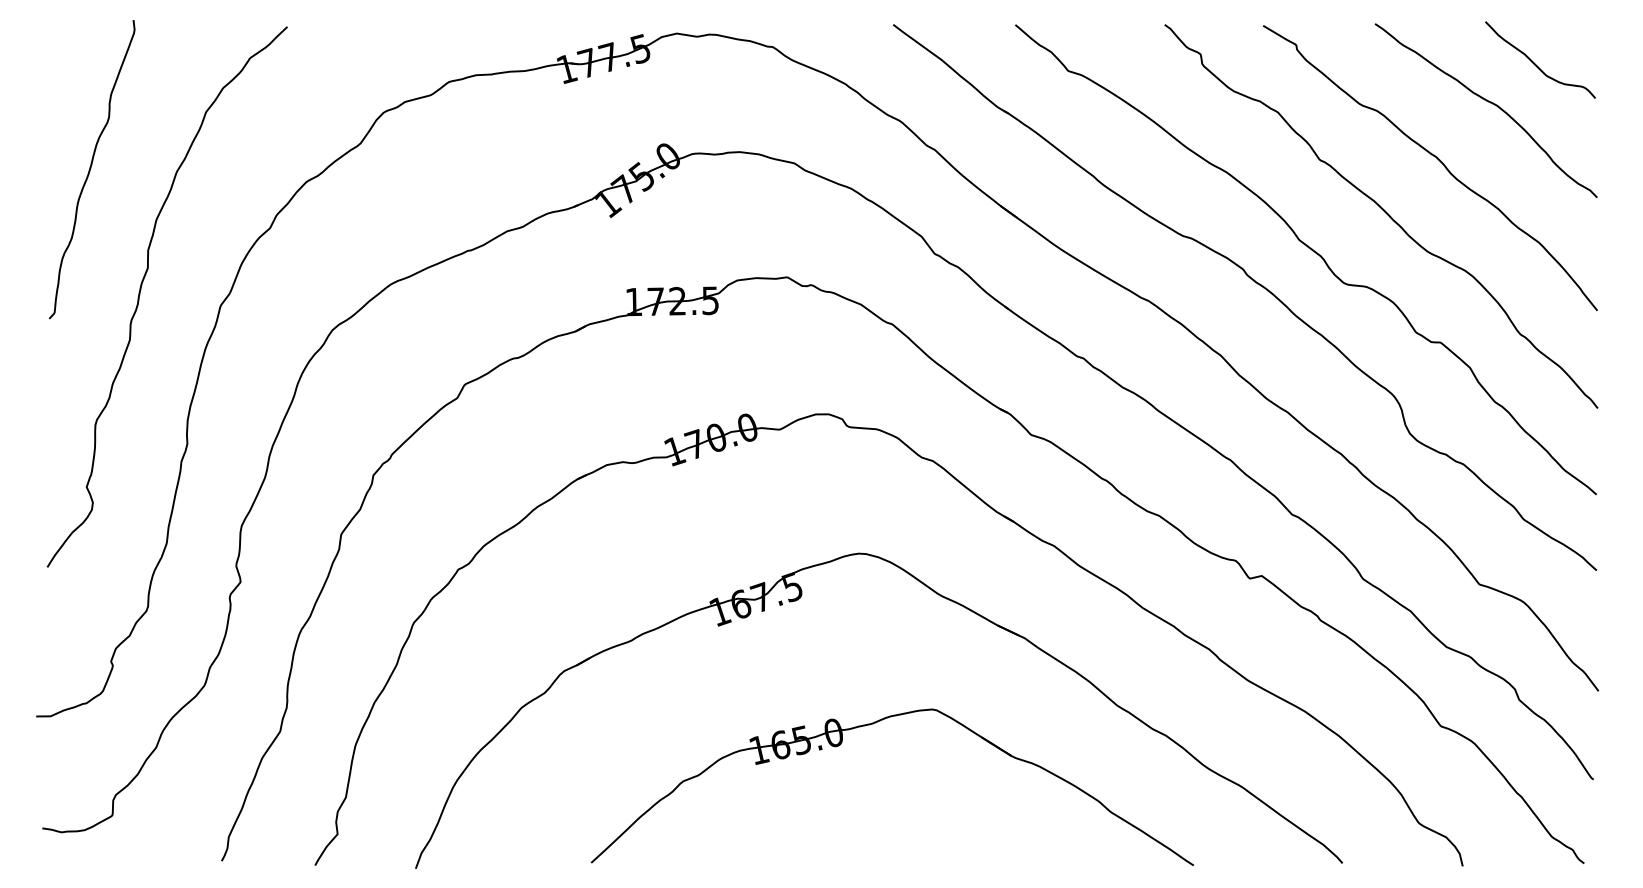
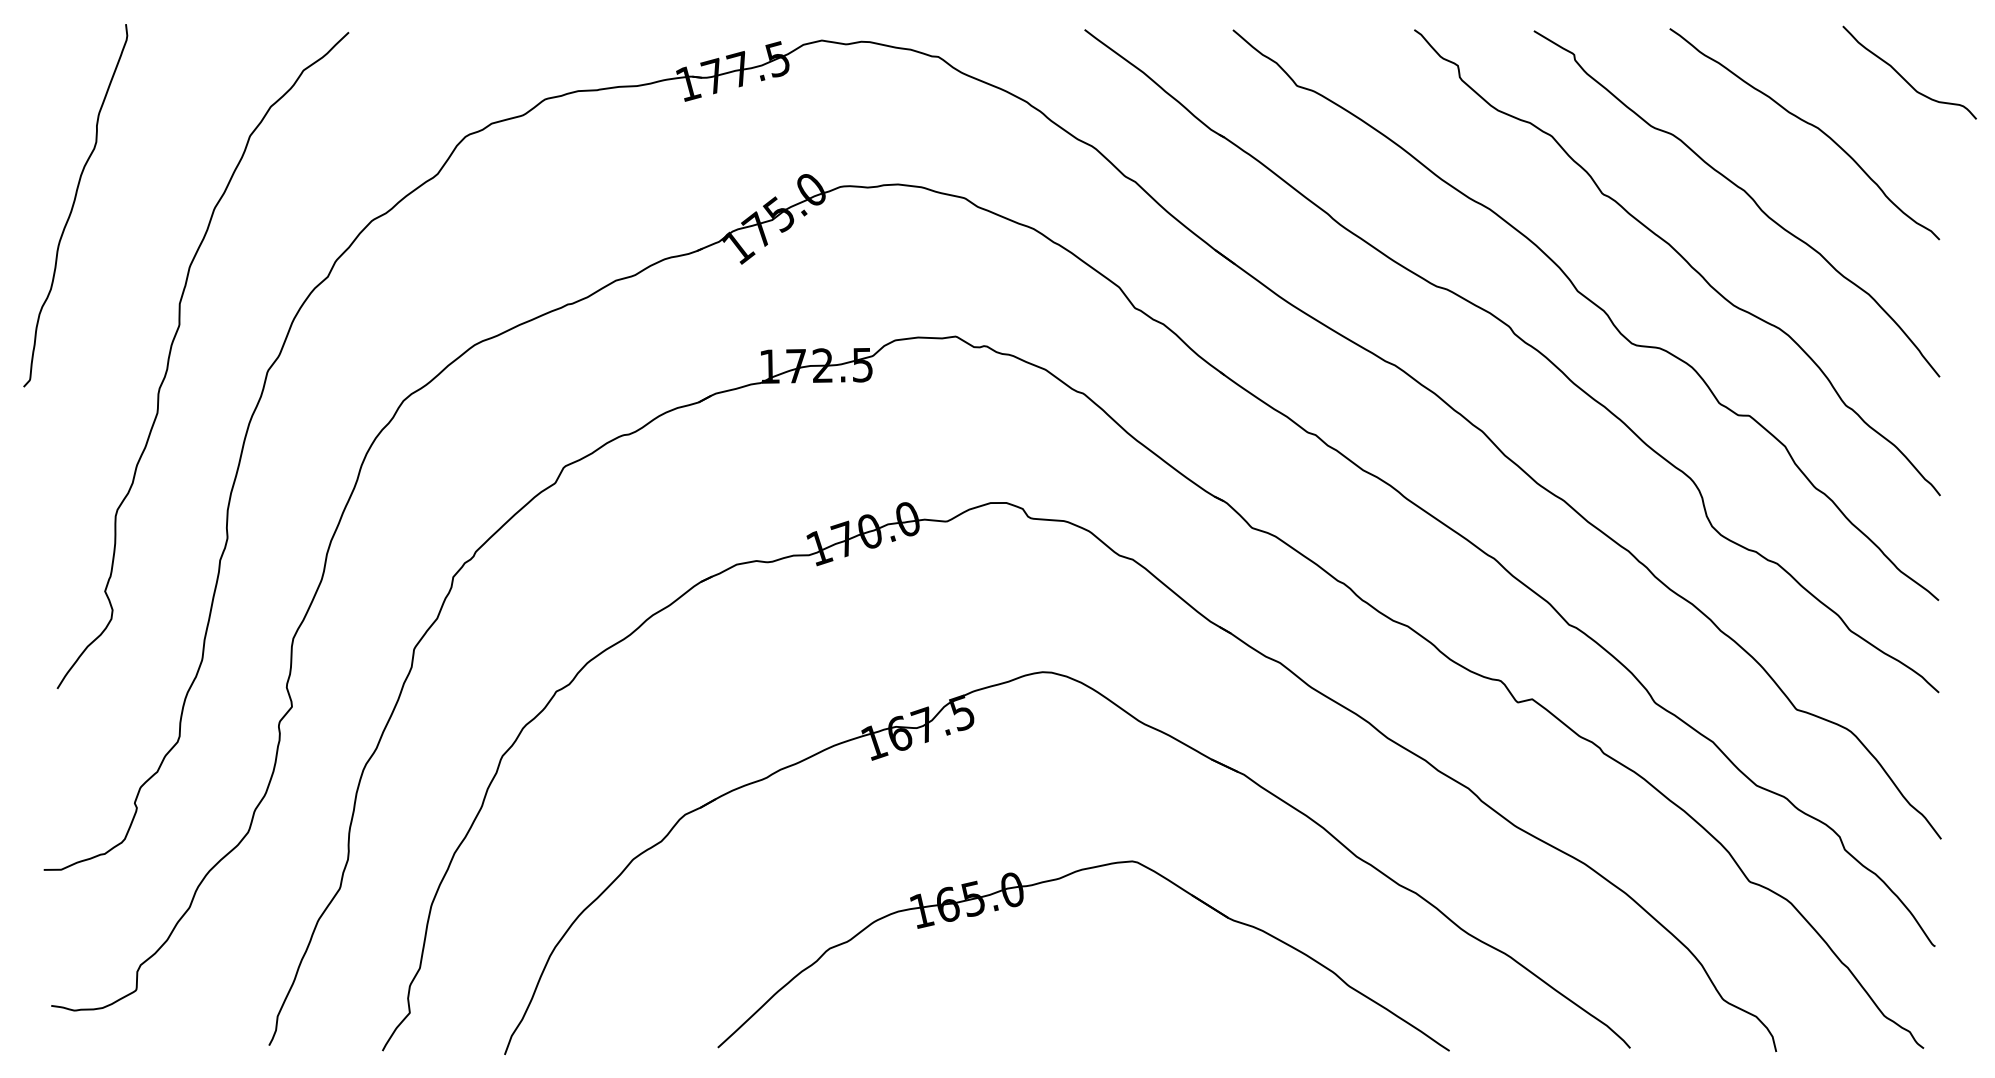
curve: (1535, 64) -> (1903, 77), moved
curve: (91, 168) -> (74, 204), moved

